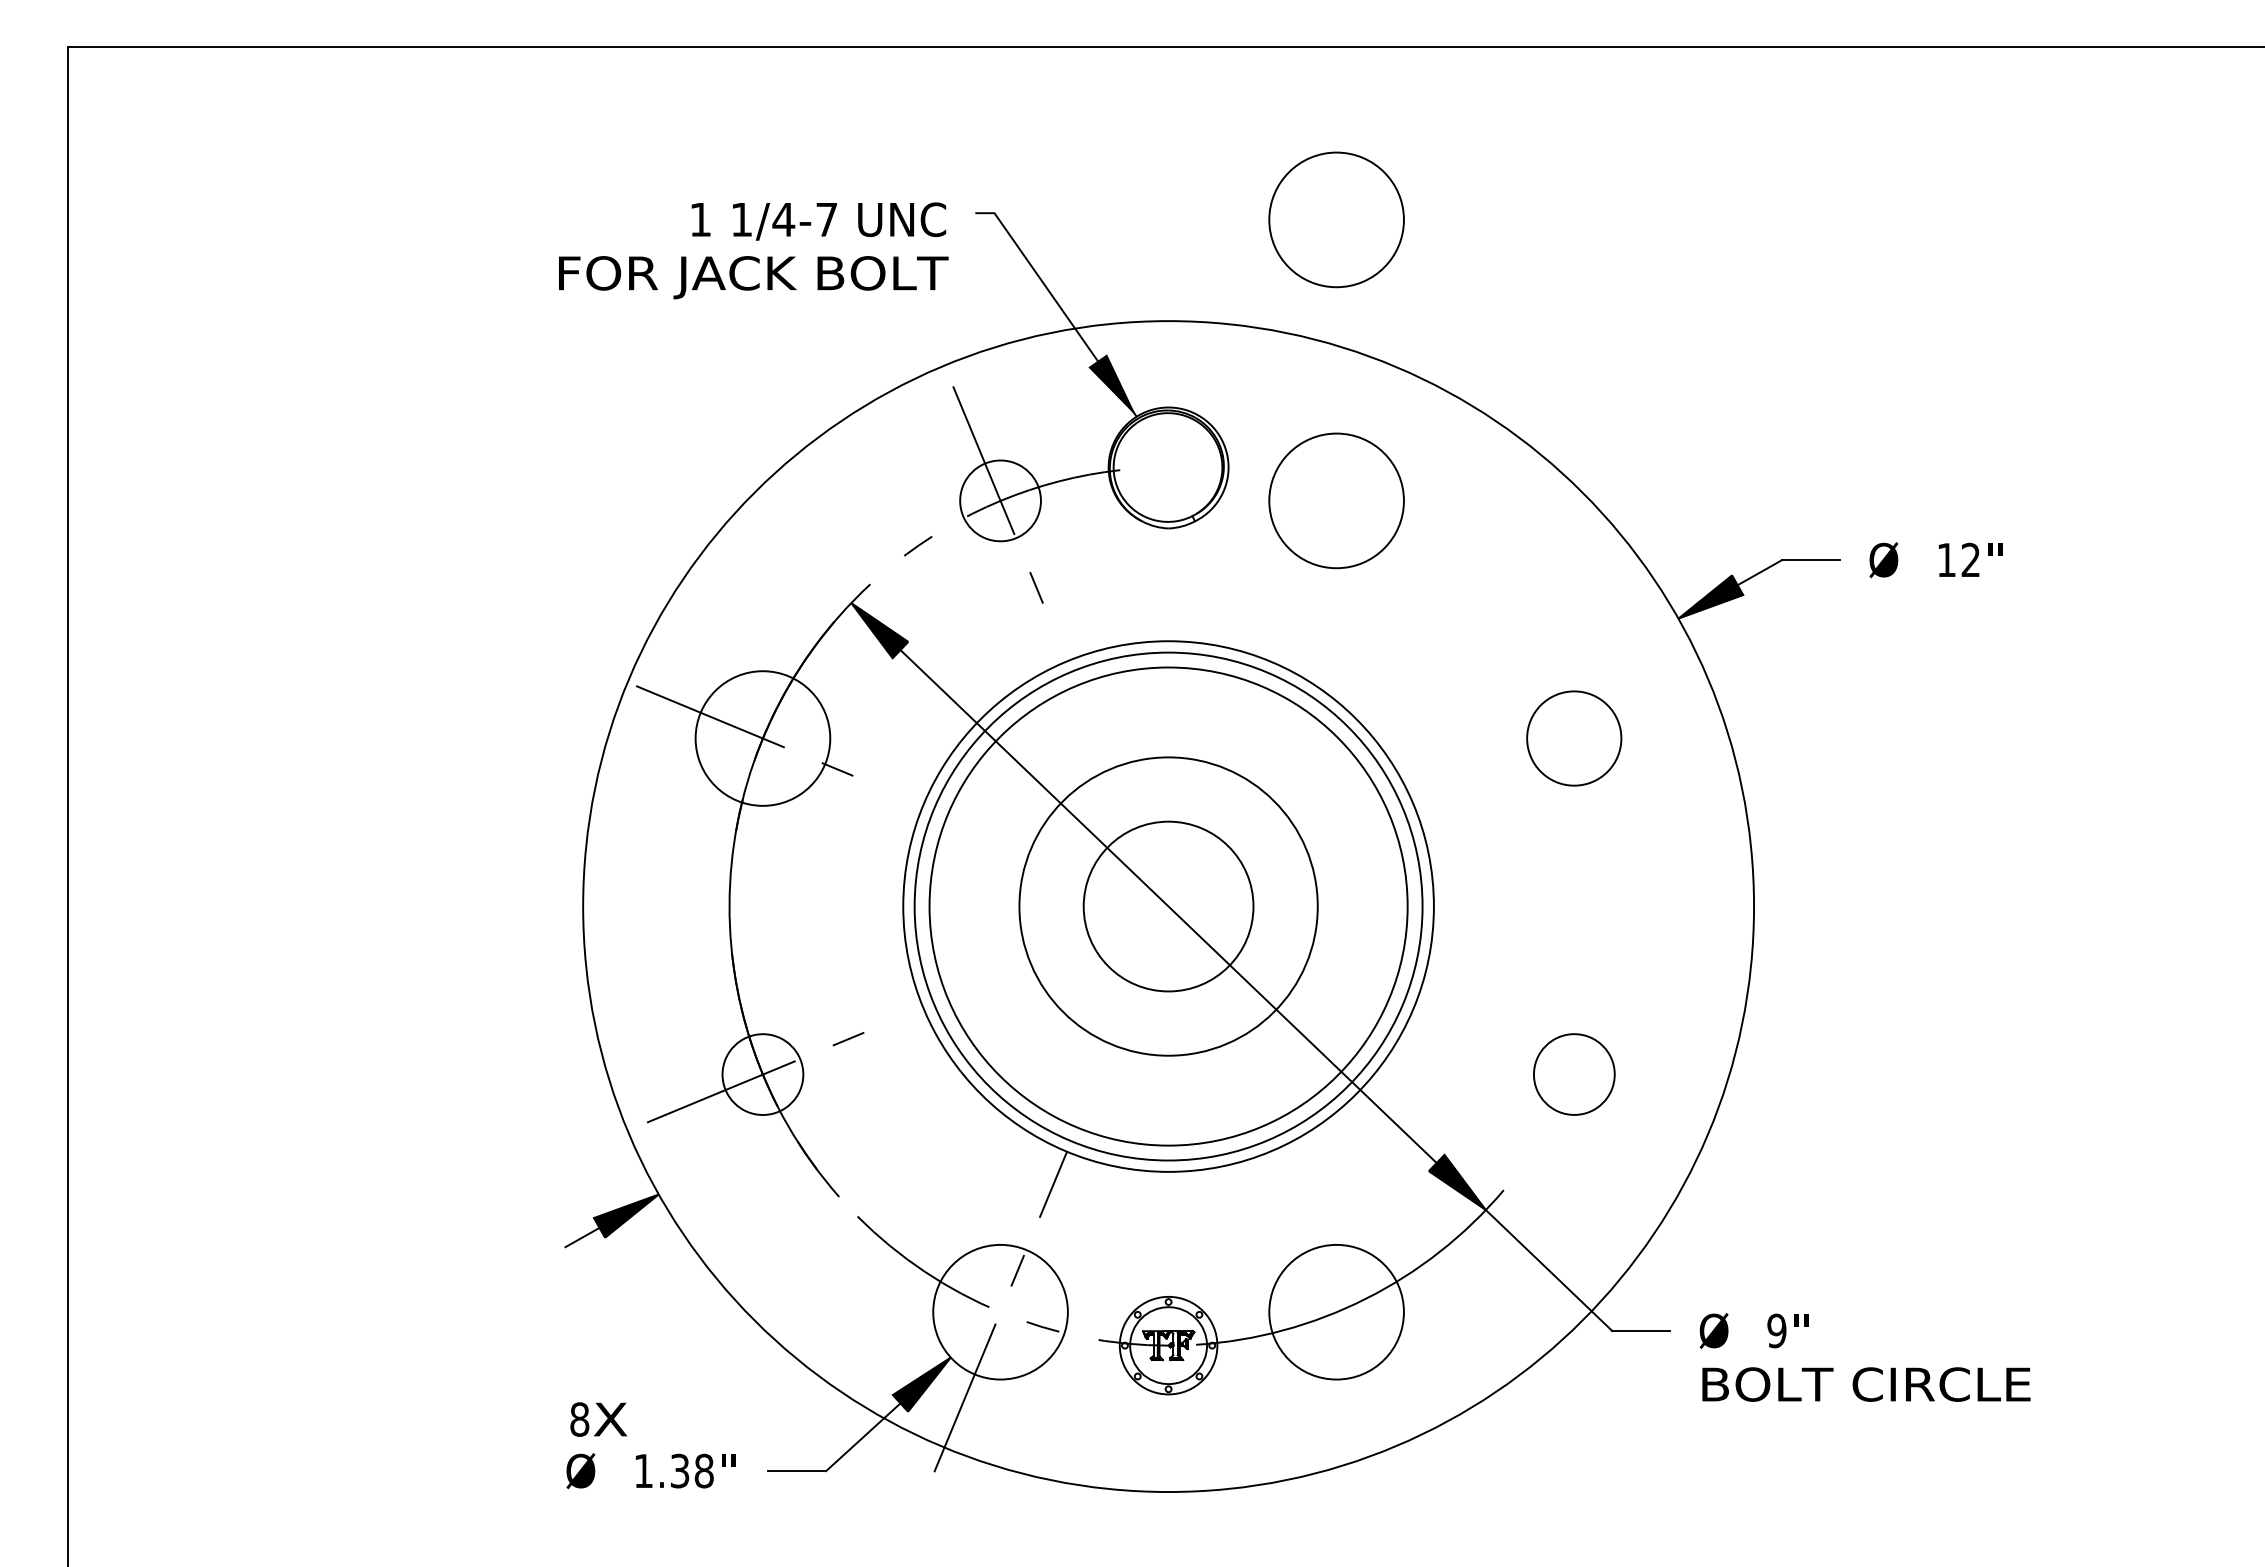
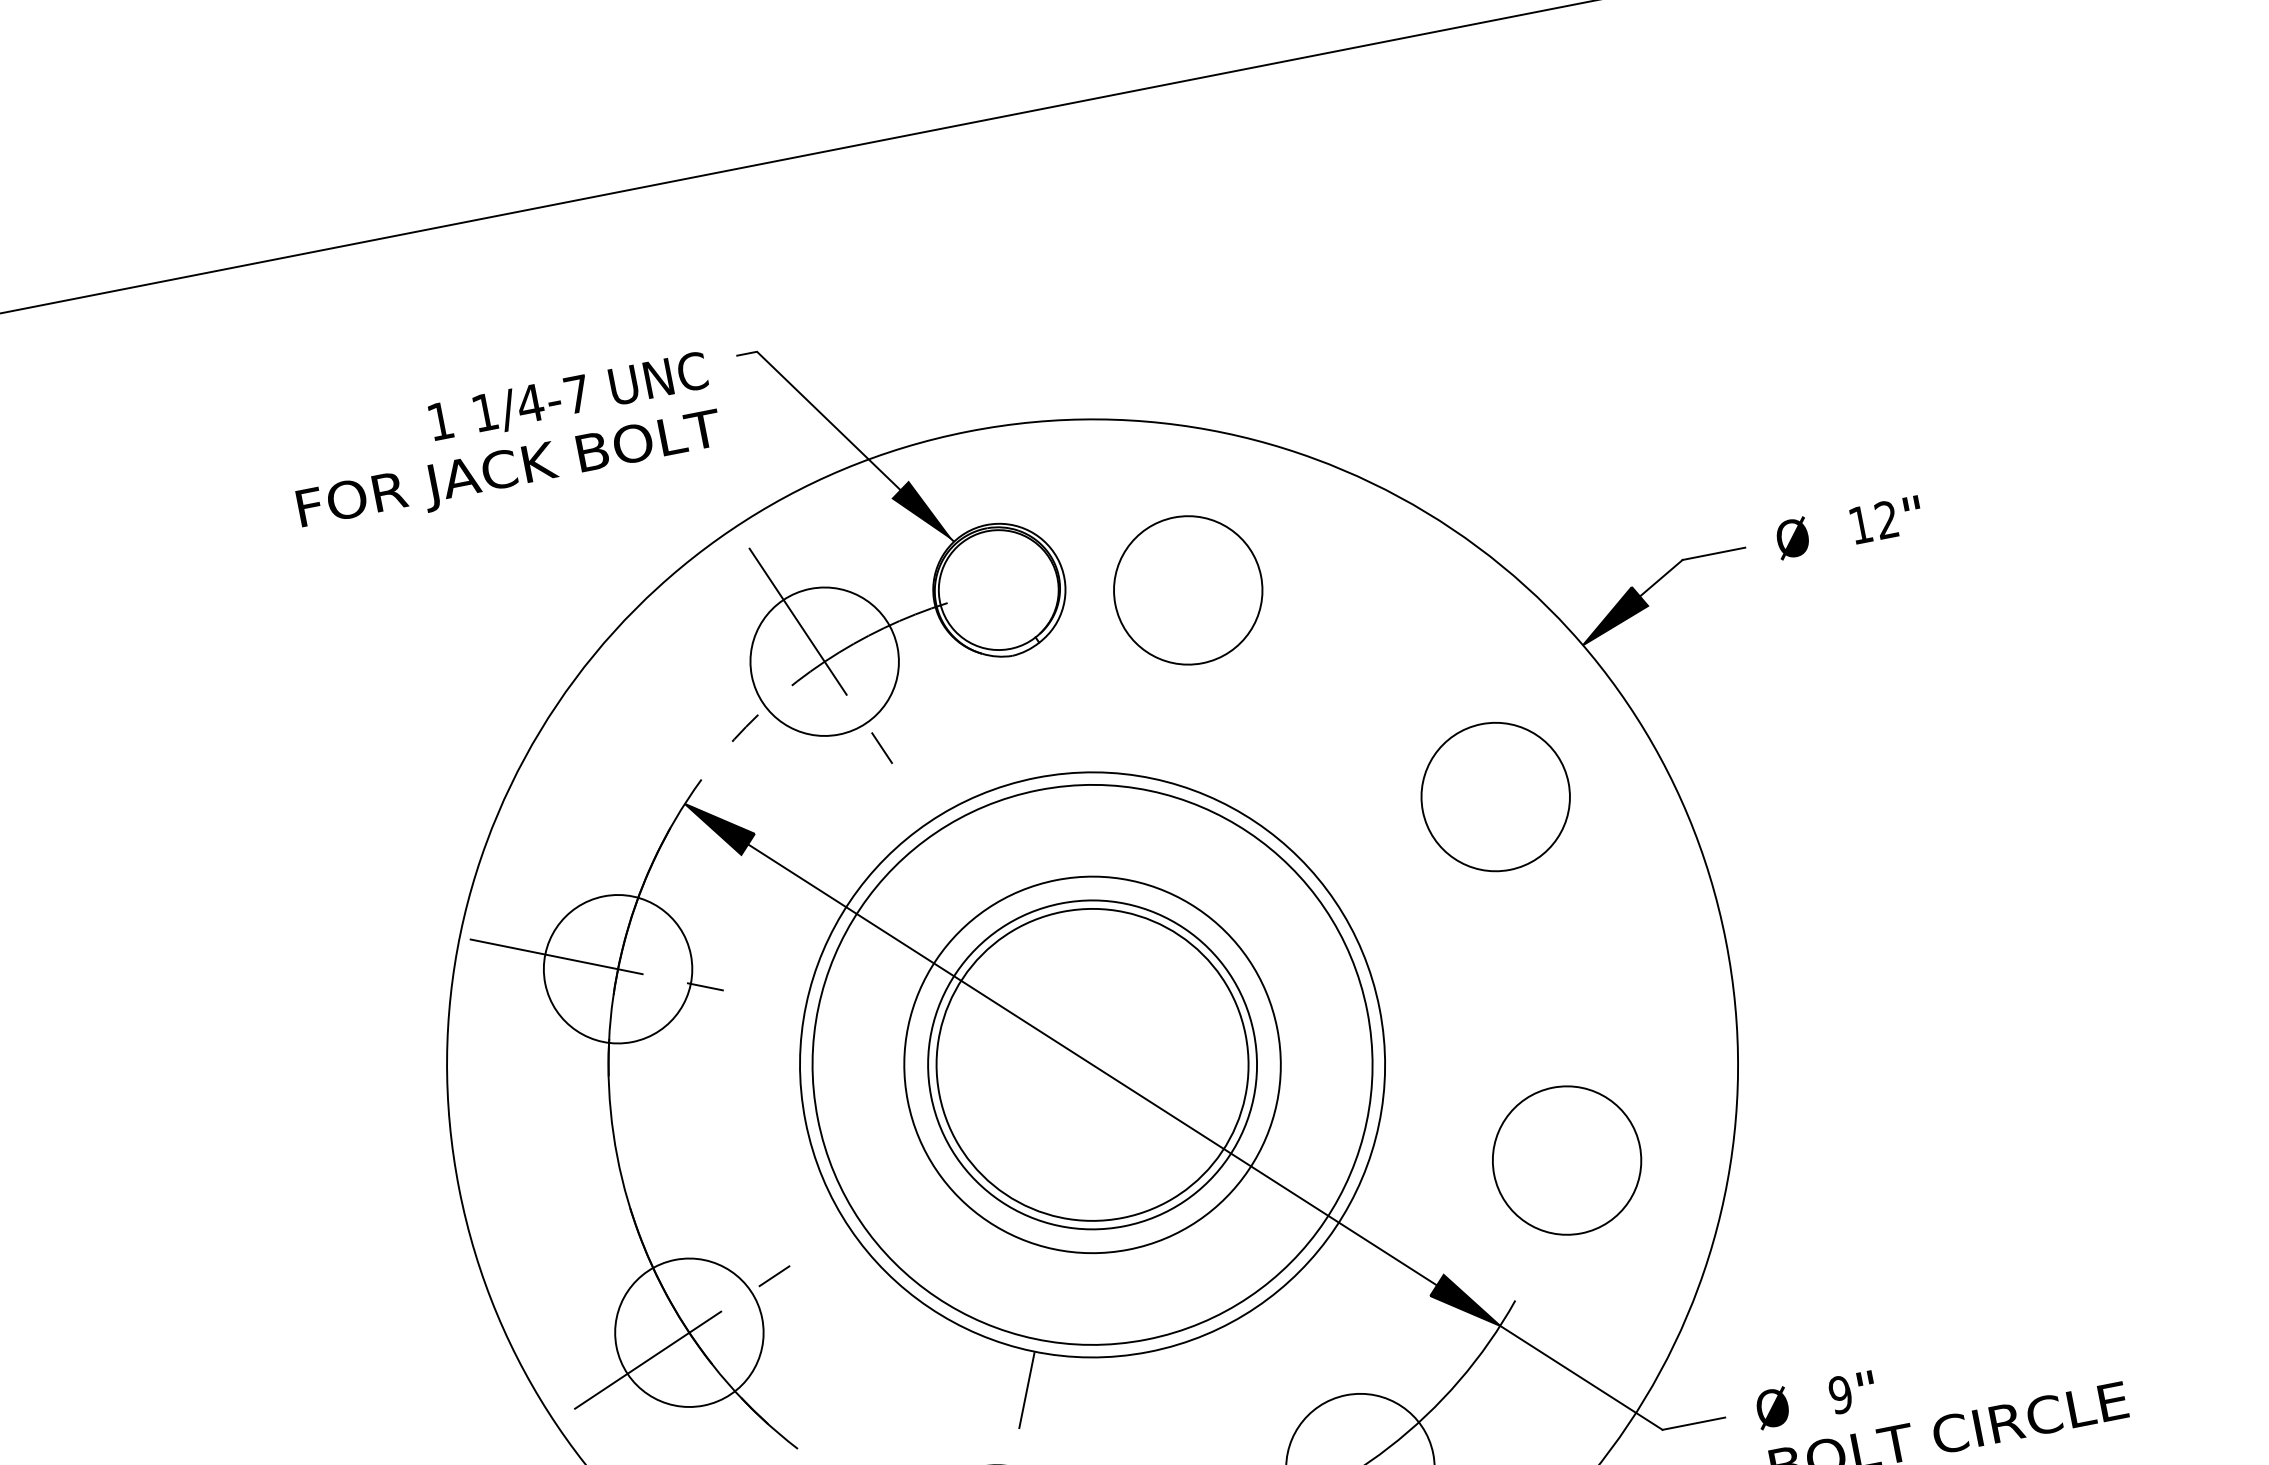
circle: (1336, 219) -> (1128, 286), removed
circle: (1000, 500) -> (824, 661), size x1.67
circle: (1573, 738) -> (1494, 797), size x1.43
circle: (1168, 906) -> (1092, 1064), size x0.71
circle: (1168, 906) -> (1092, 1064), size x1.67
circle: (762, 1074) -> (688, 1332), size x1.67
circle: (1574, 1074) -> (1567, 1160), size x1.67

